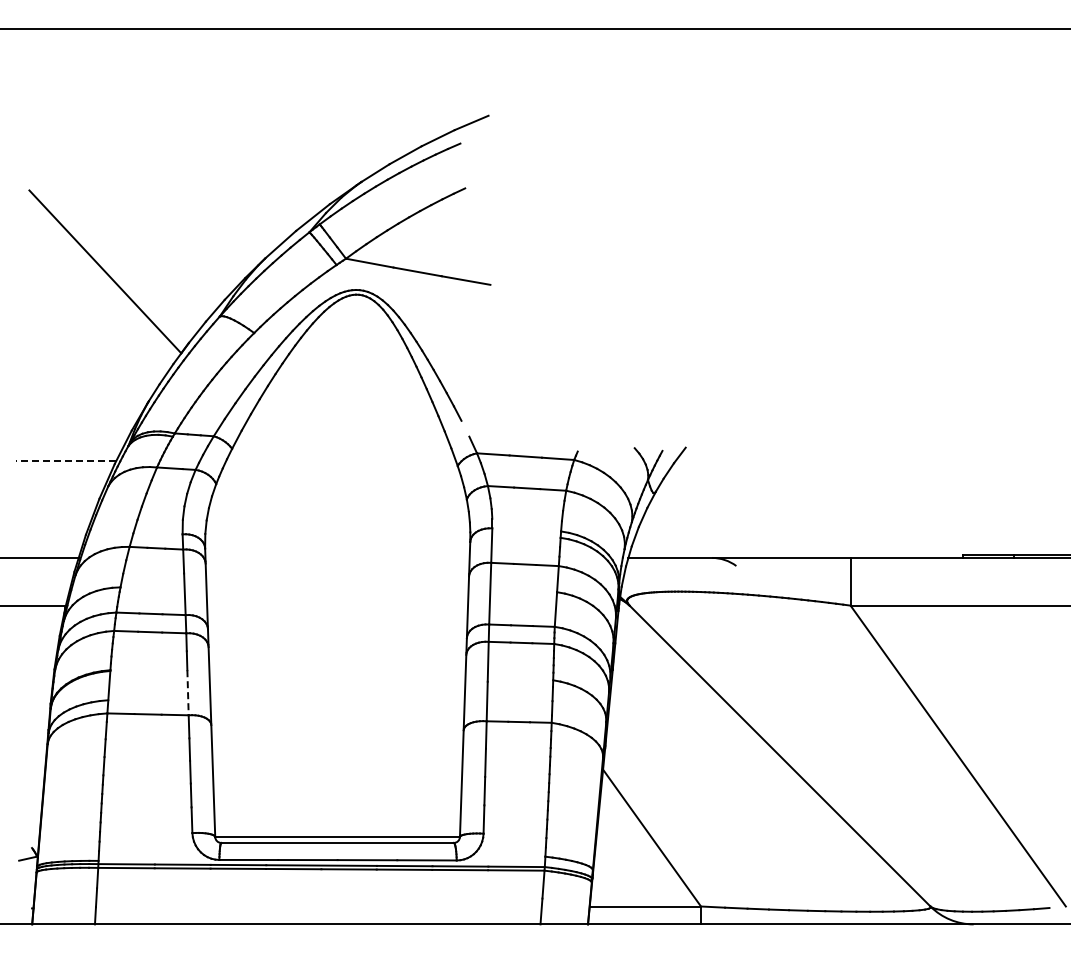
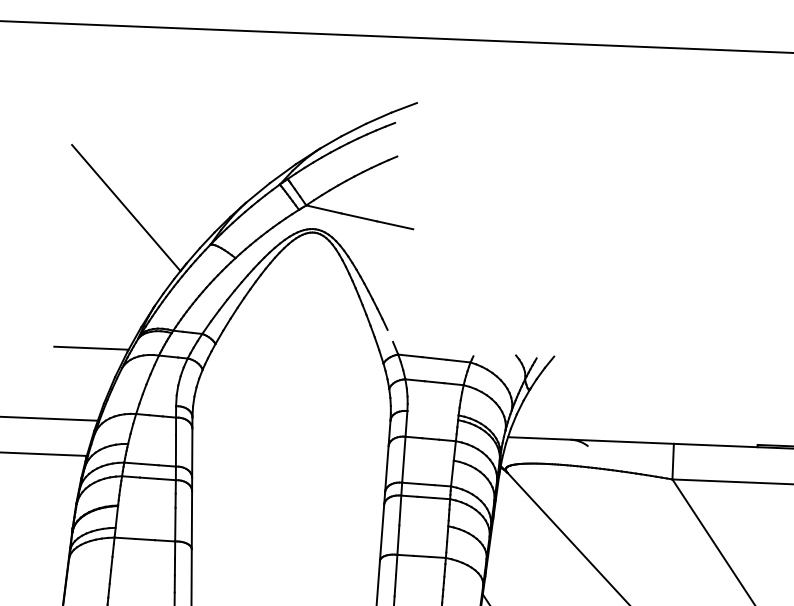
line: (66, 461) -> (91, 348), dashed -> solid
line: (188, 692) -> (175, 524), dashed -> solid

